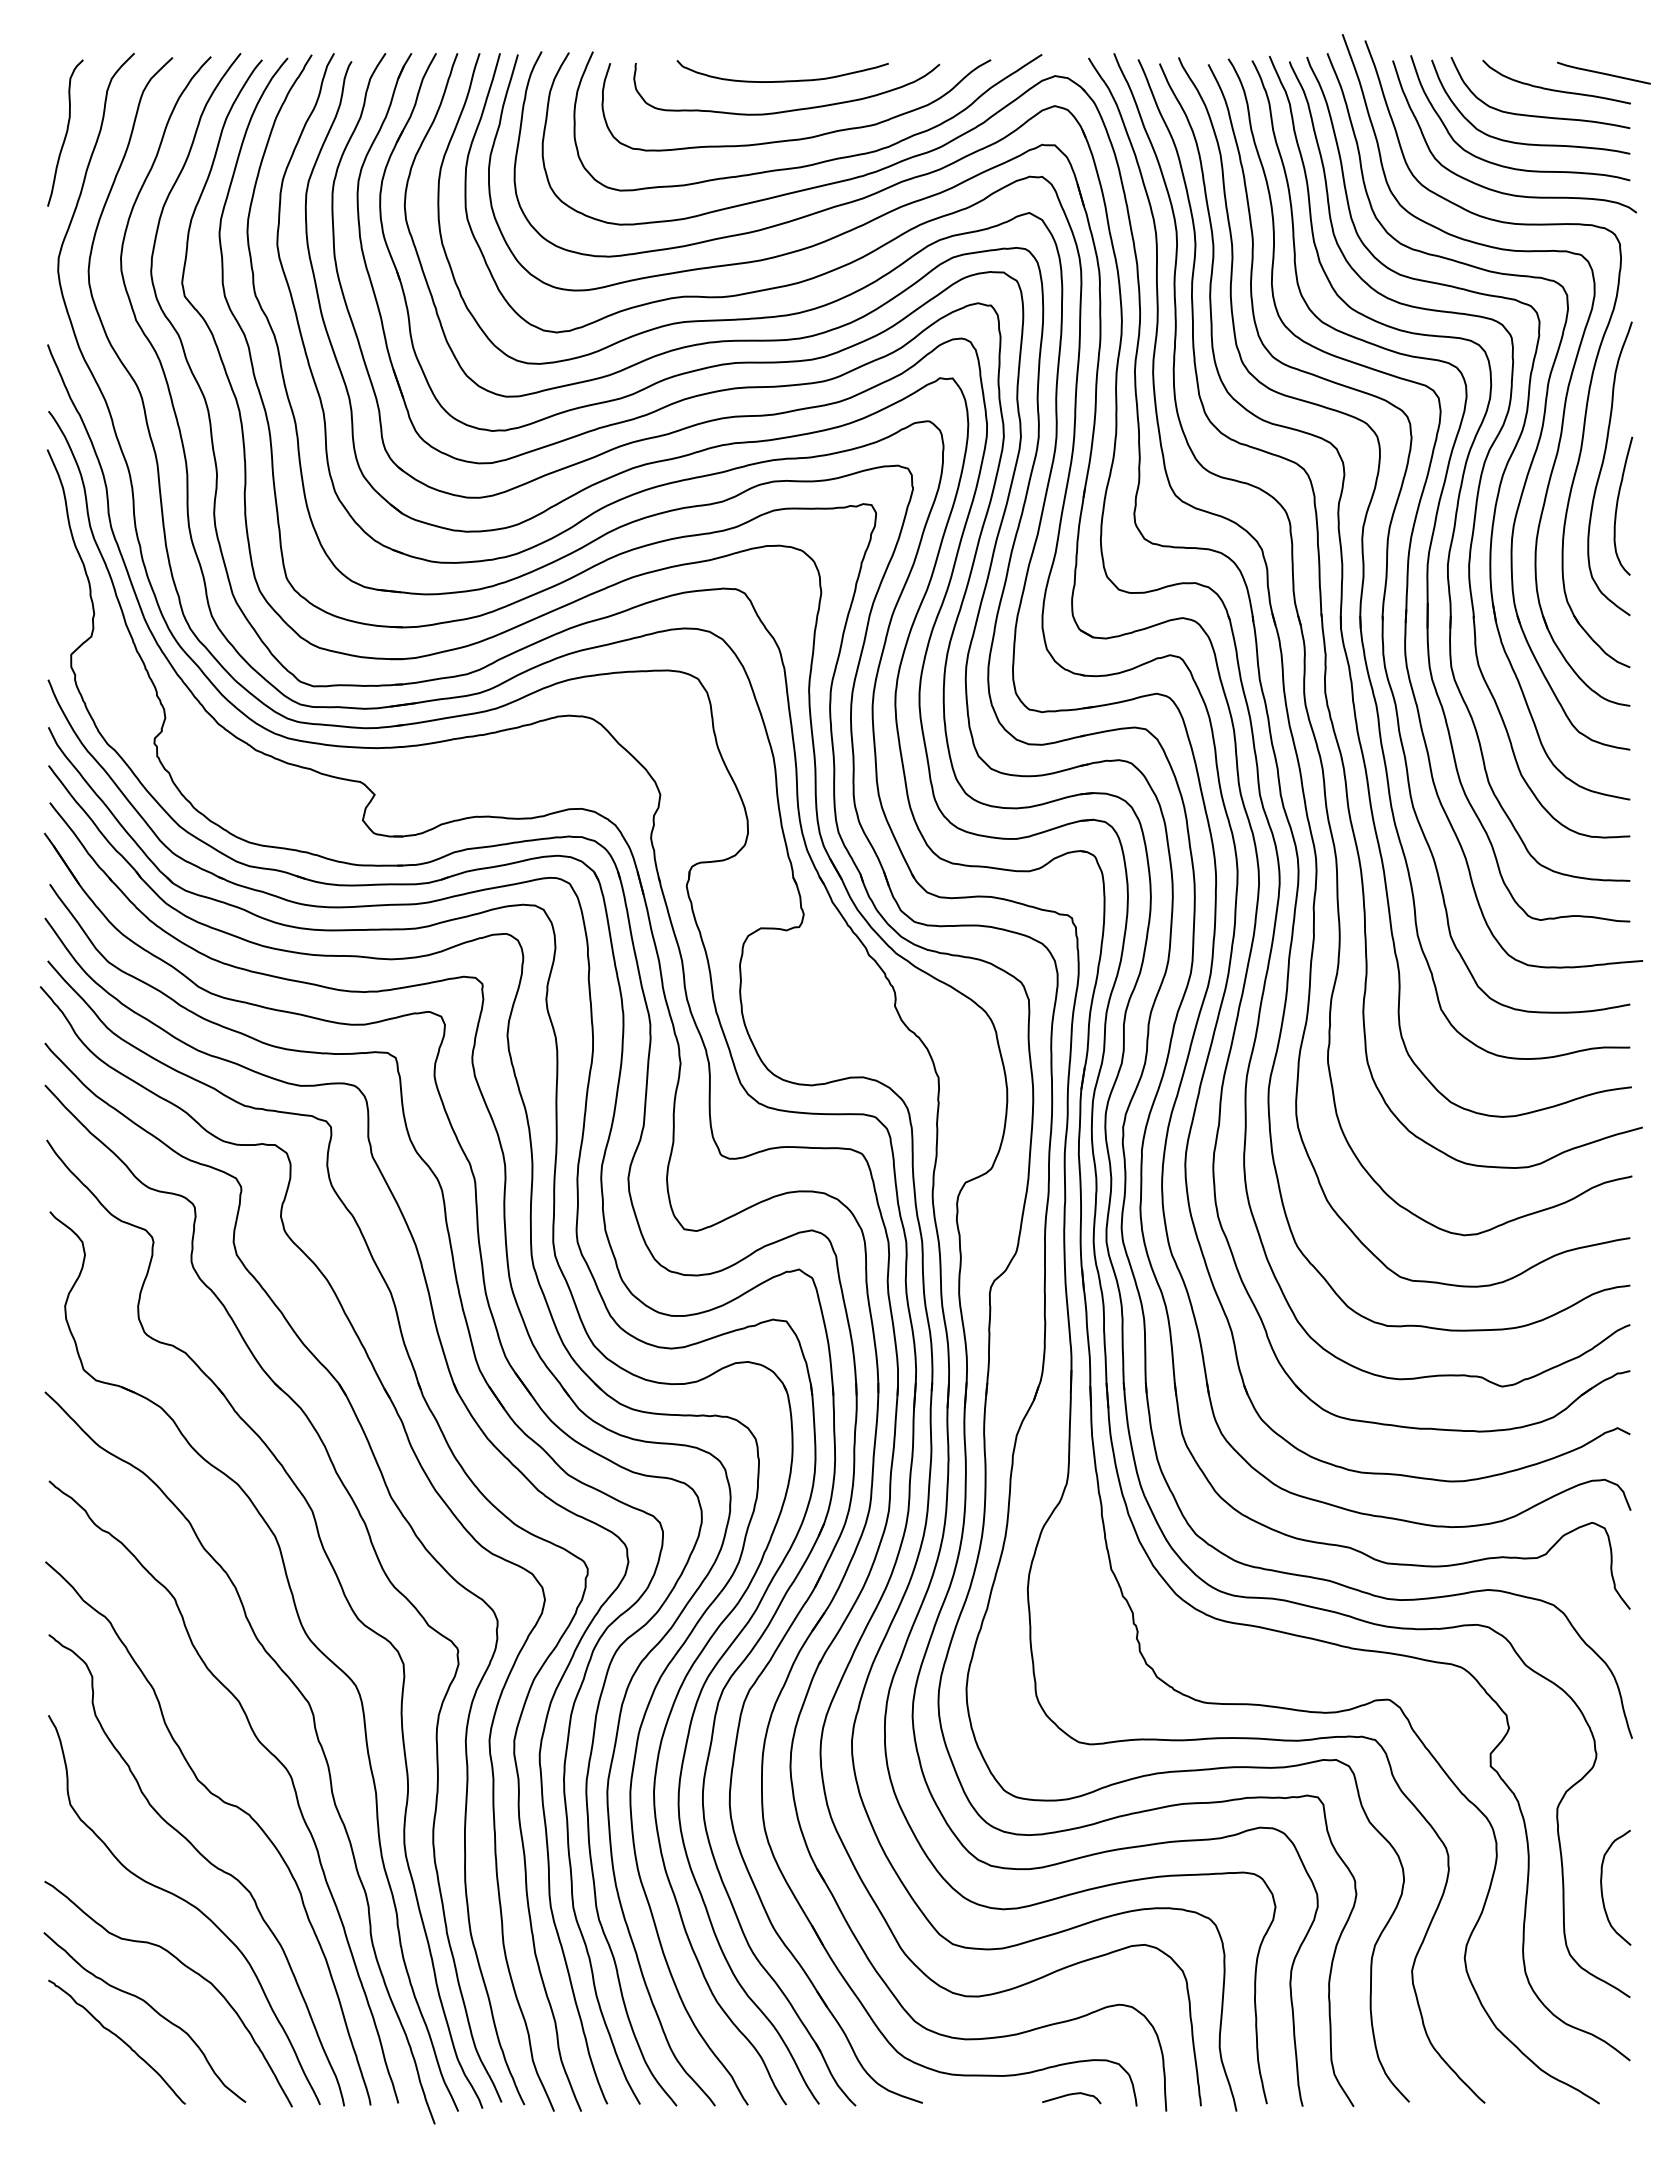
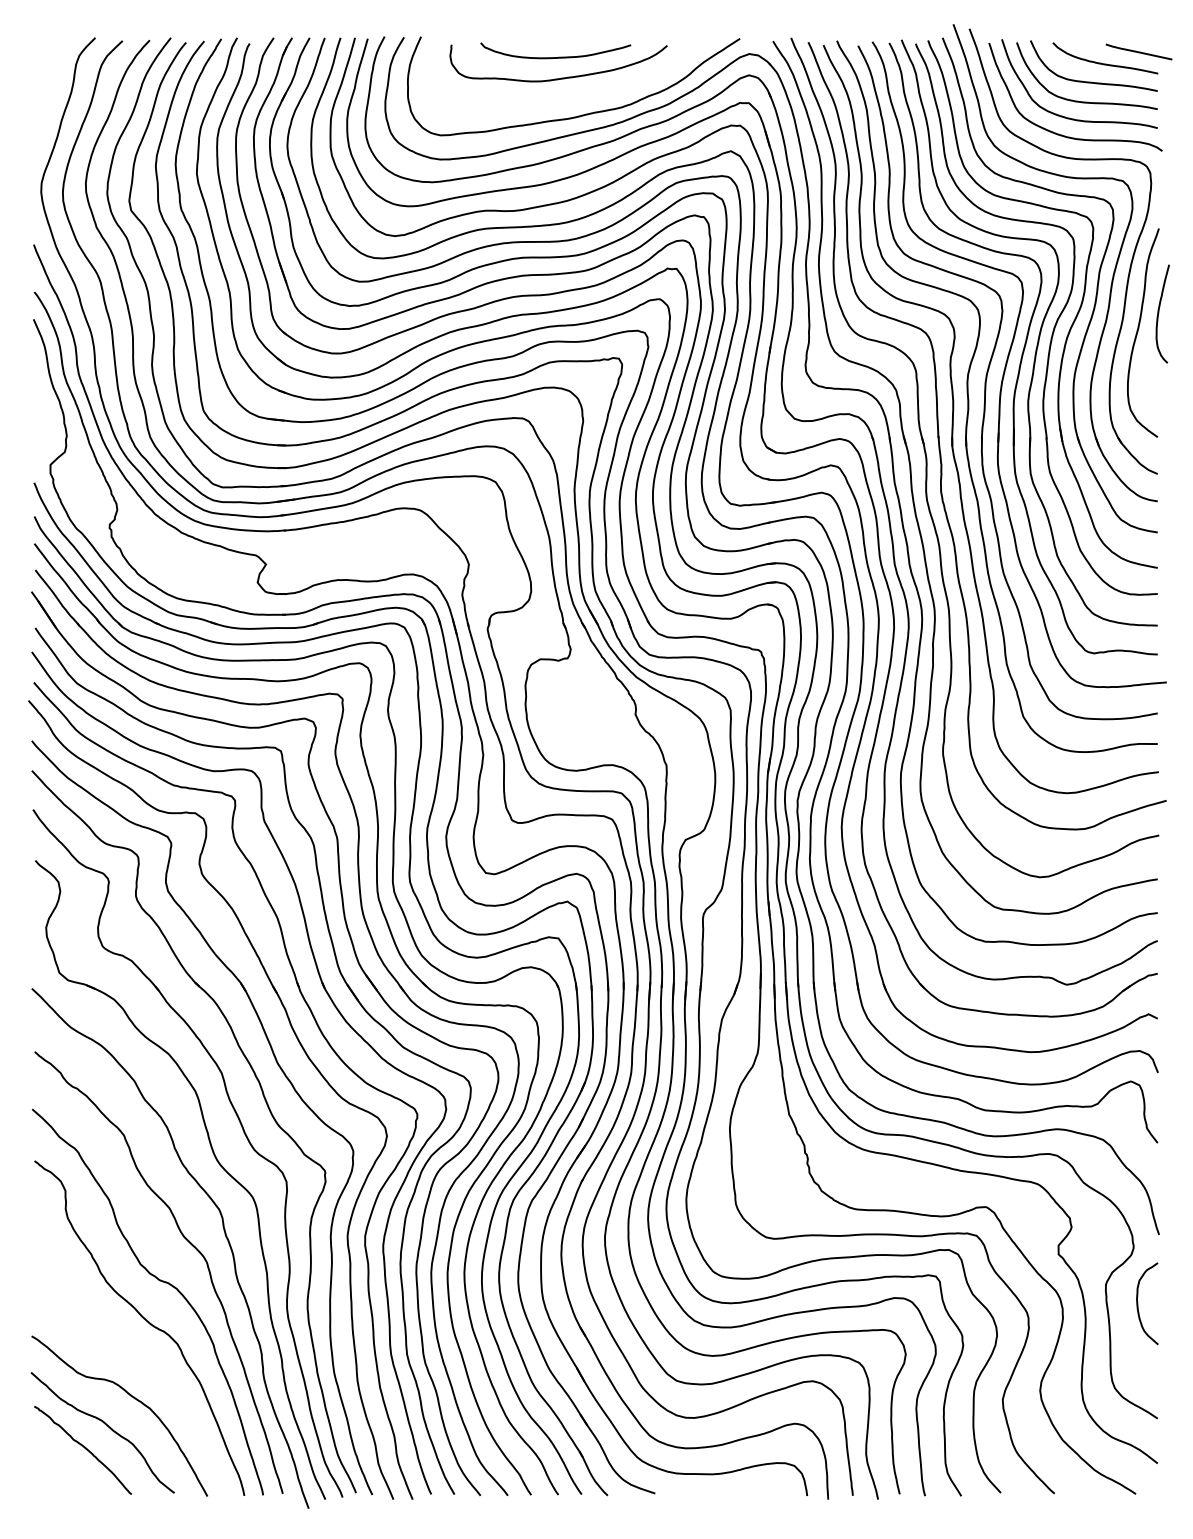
curve: (65, 132) -> (46, 94), removed
curve: (803, 137) -> (570, 97), removed
curve: (1618, 503) -> (1159, 312), moved
curve: (1602, 1887) -> (1138, 1303), moved
curve: (187, 1903) -> (133, 1351), removed
curve: (1071, 2095) -> (760, 1488), removed

